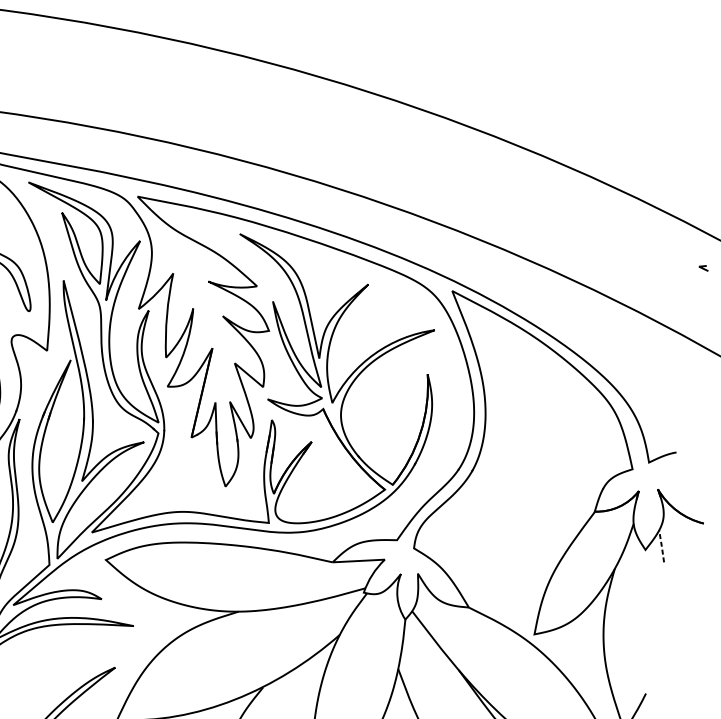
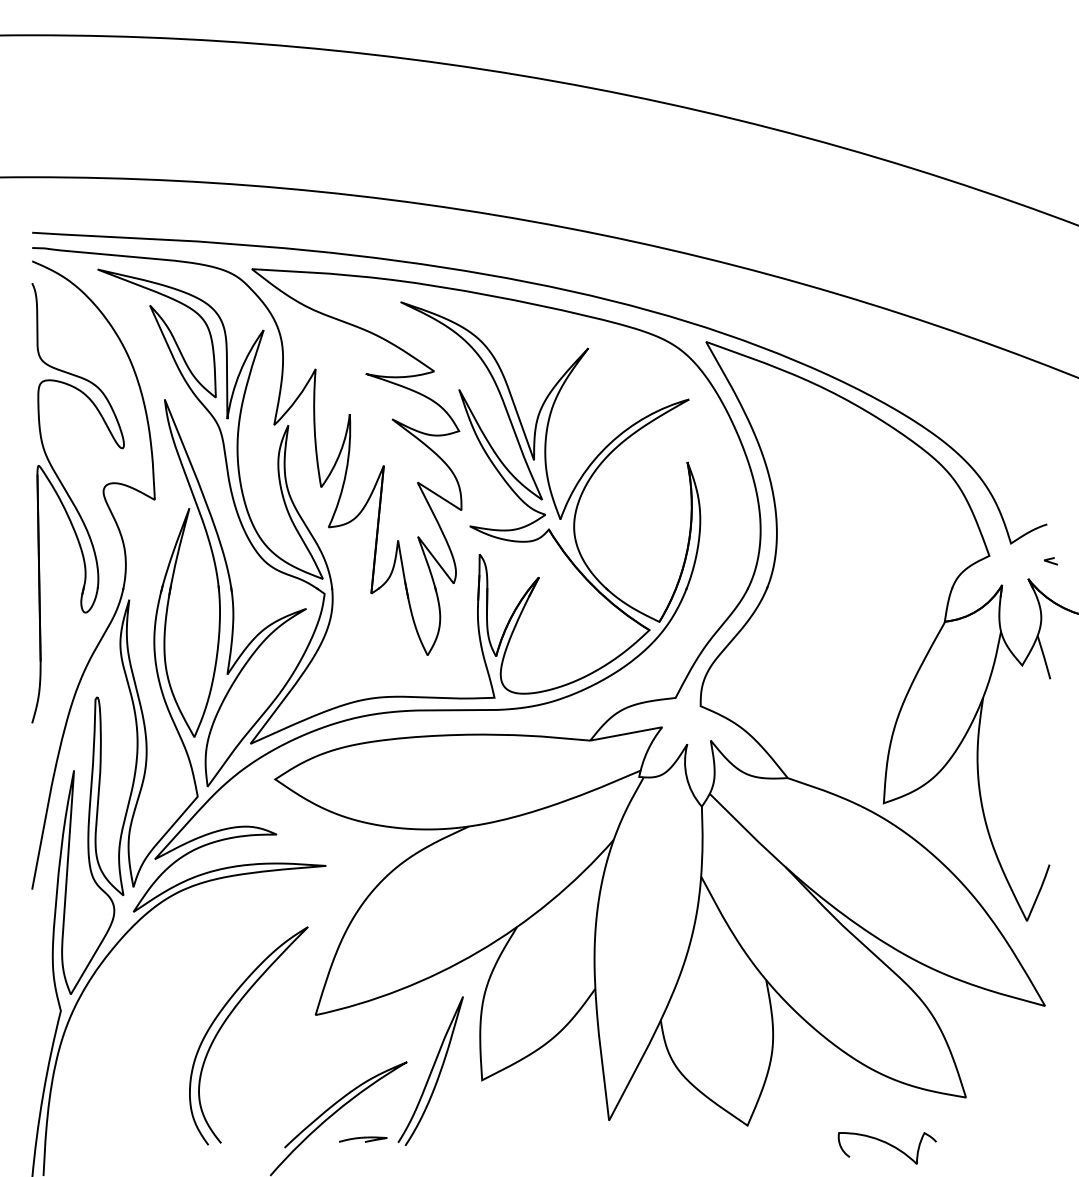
line: (703, 268) -> (1050, 561), moved
line: (661, 546) -> (1044, 657), dashed -> solid

